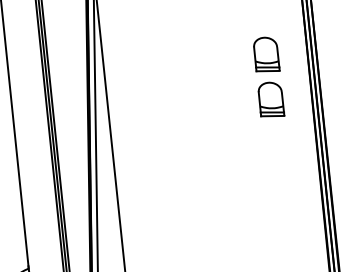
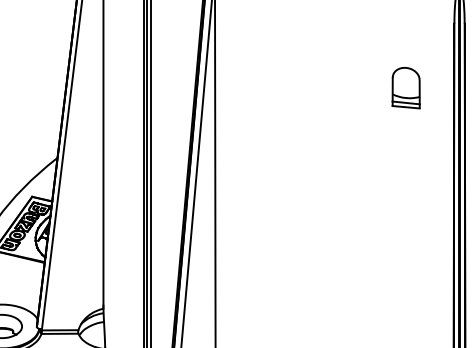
part: (270, 100) -> (405, 141), removed

